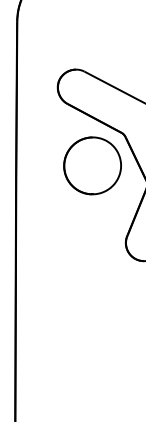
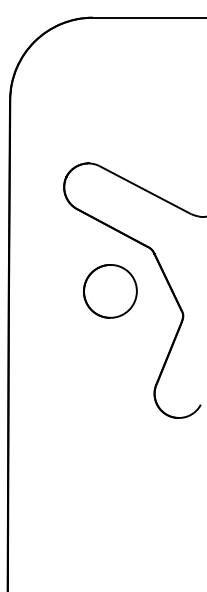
part: (92, 165) -> (110, 291), size x0.7

